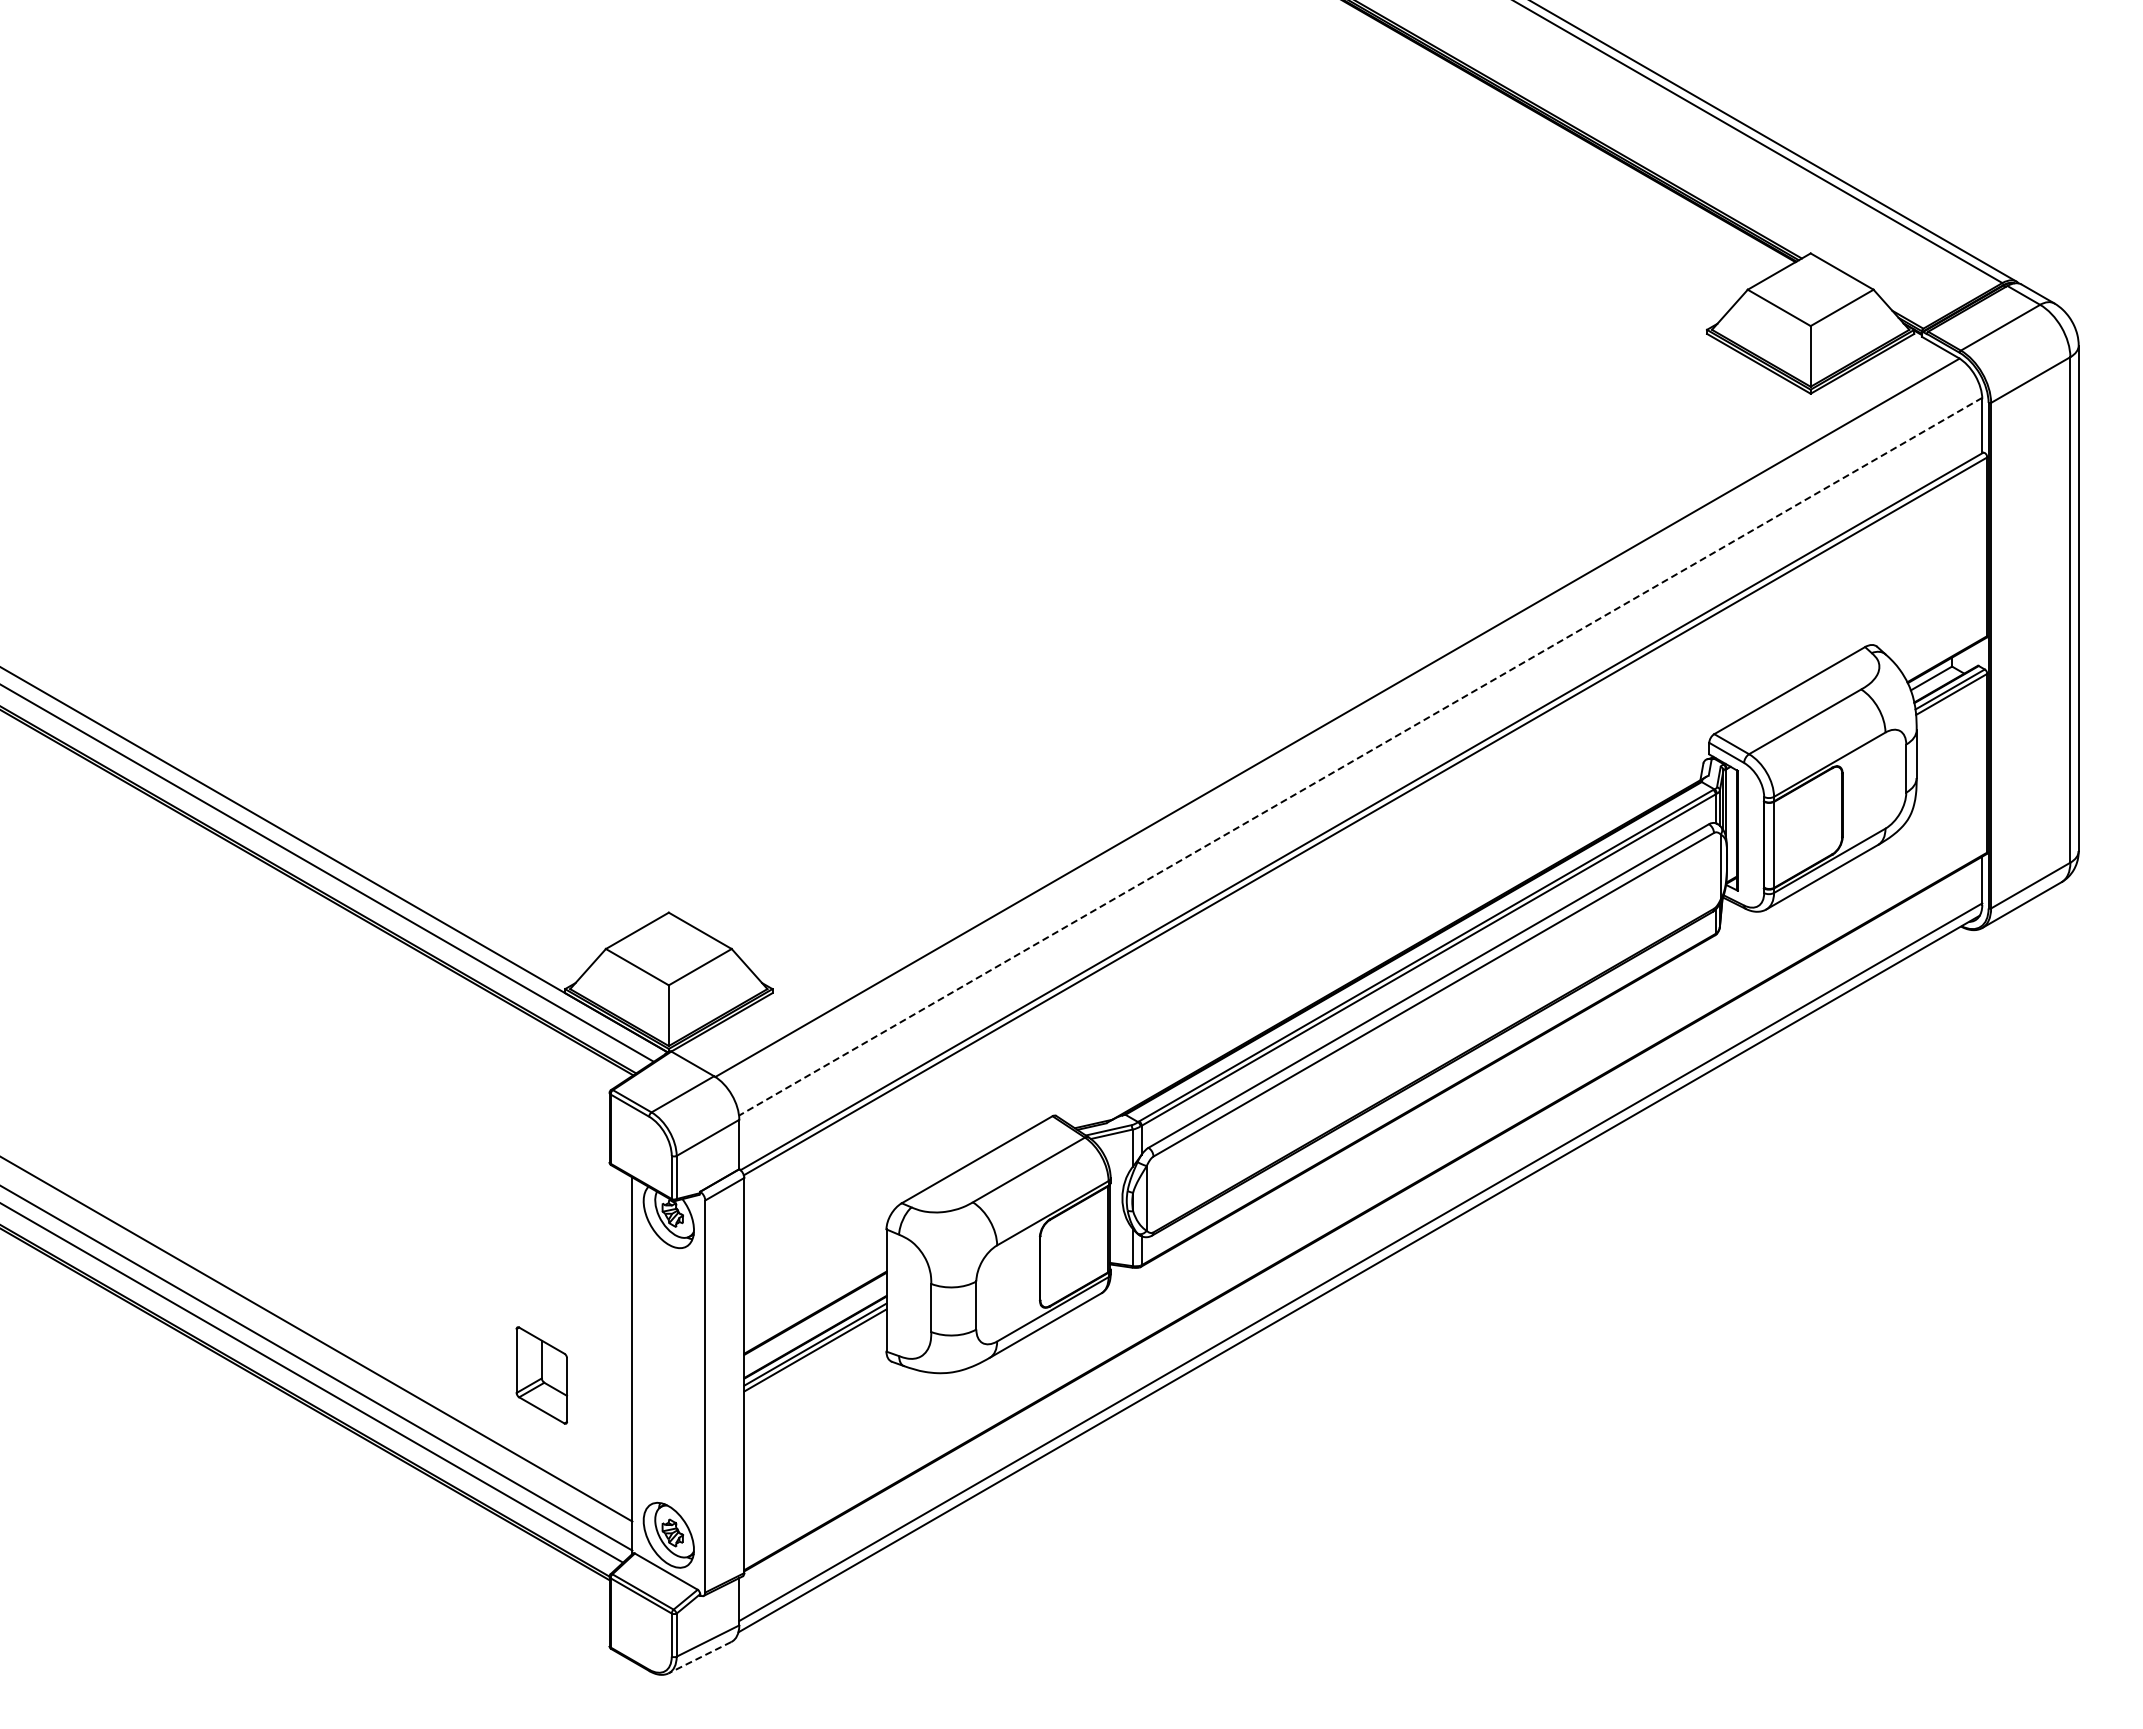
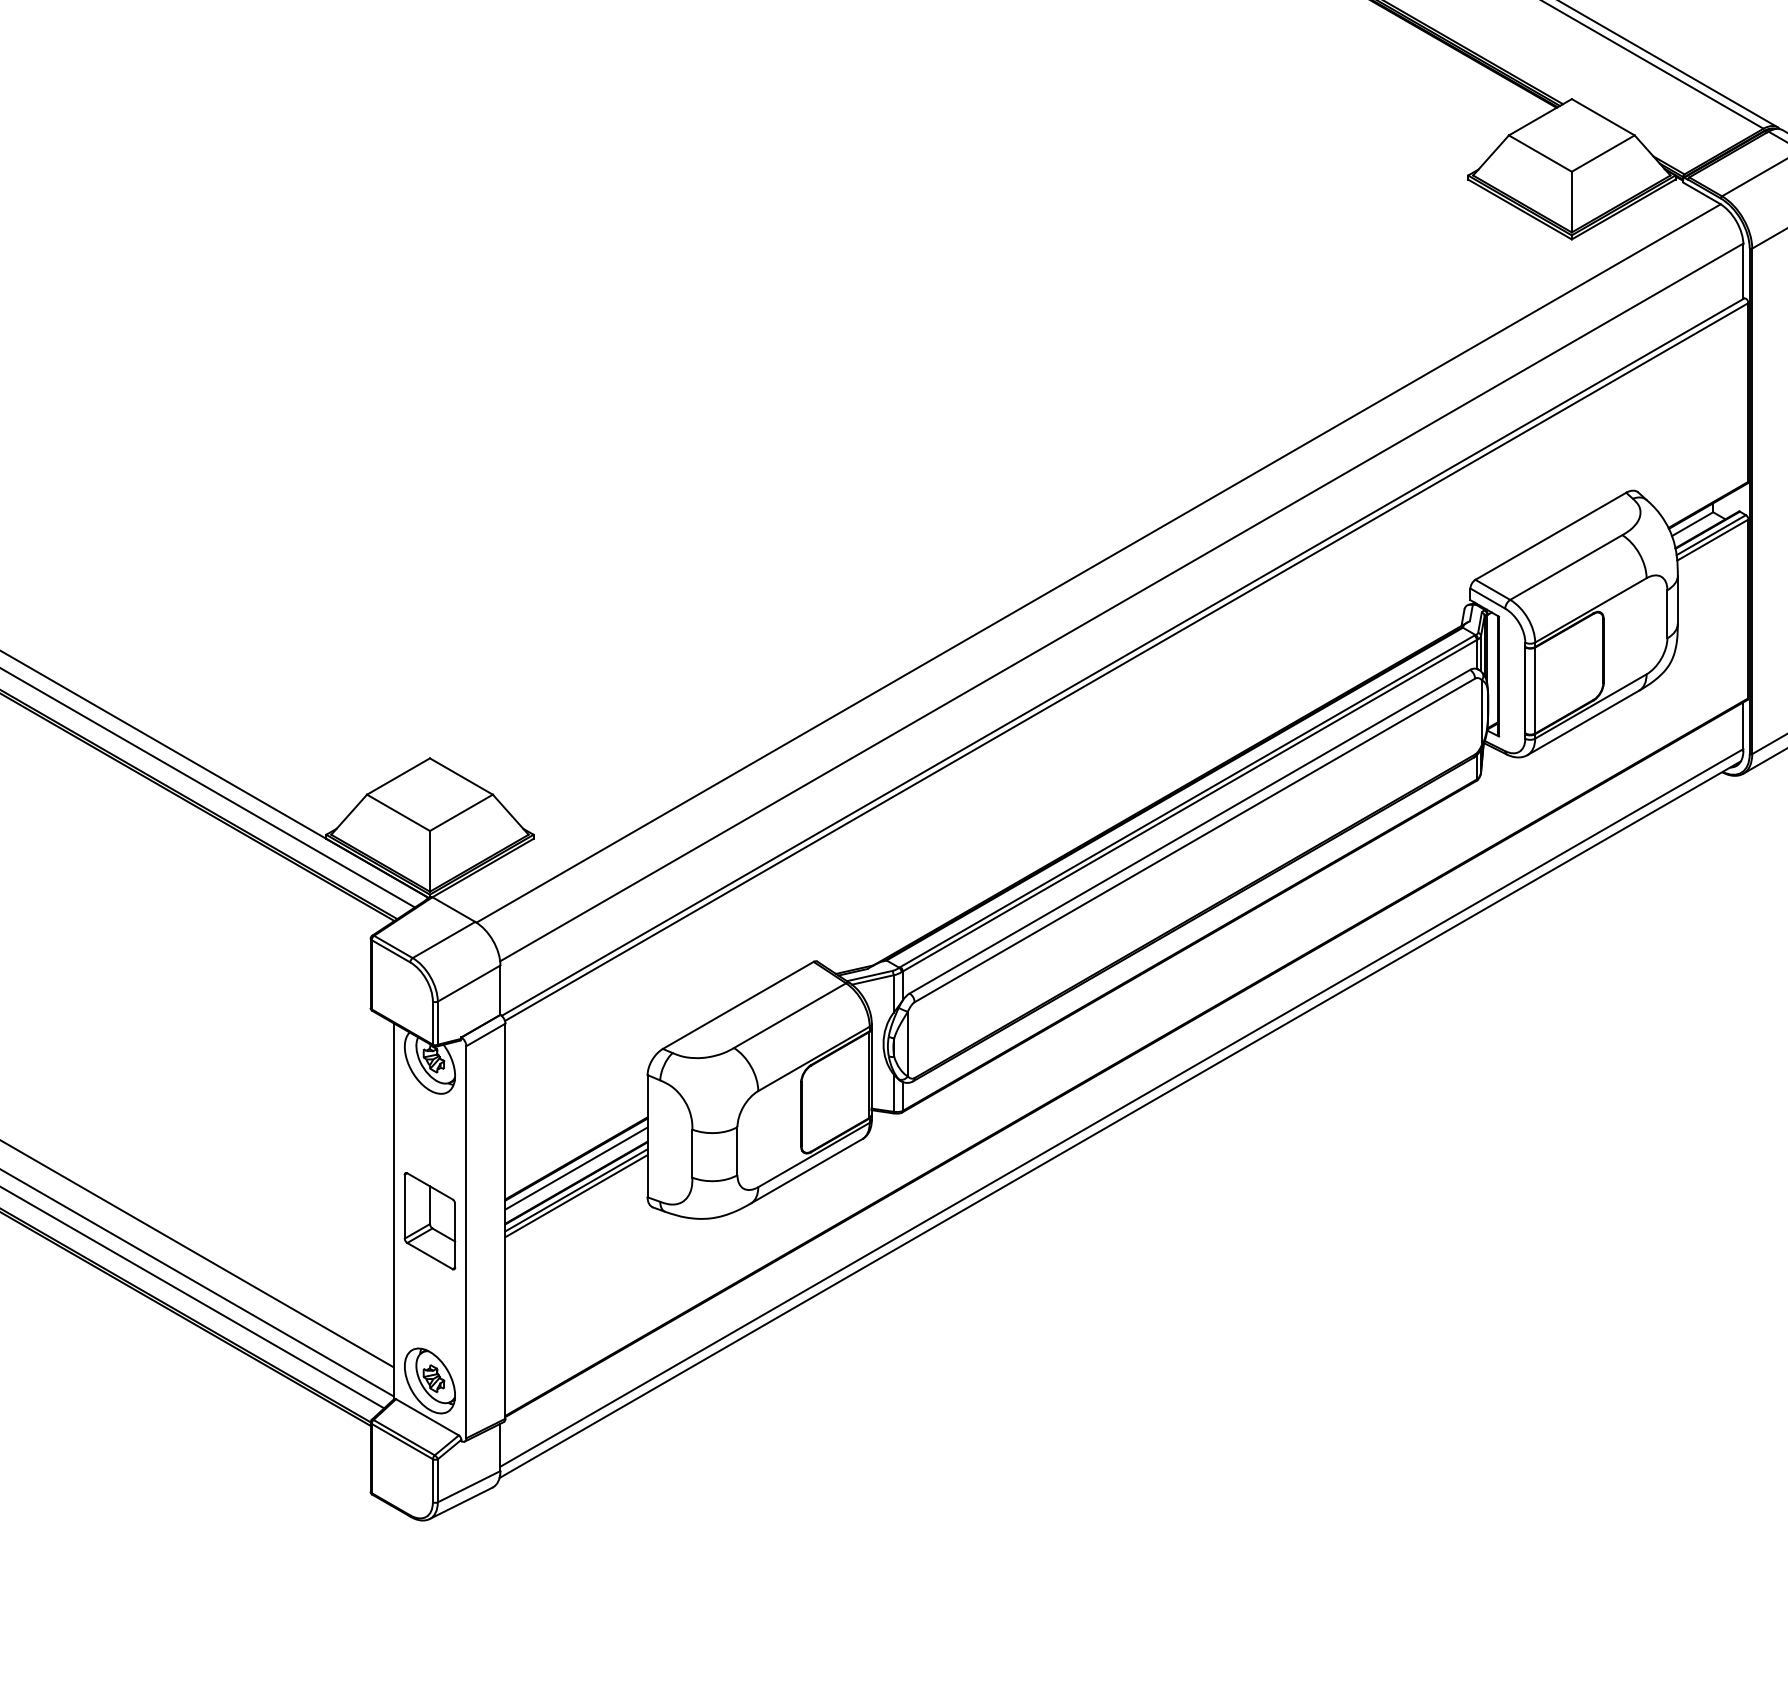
line: (1360, 756) -> (1121, 602), dashed -> solid
line: (815, 1322) -> (576, 1168), added
part: (541, 1375) -> (429, 1221), moved
line: (699, 1657) -> (460, 1503), dashed -> solid

